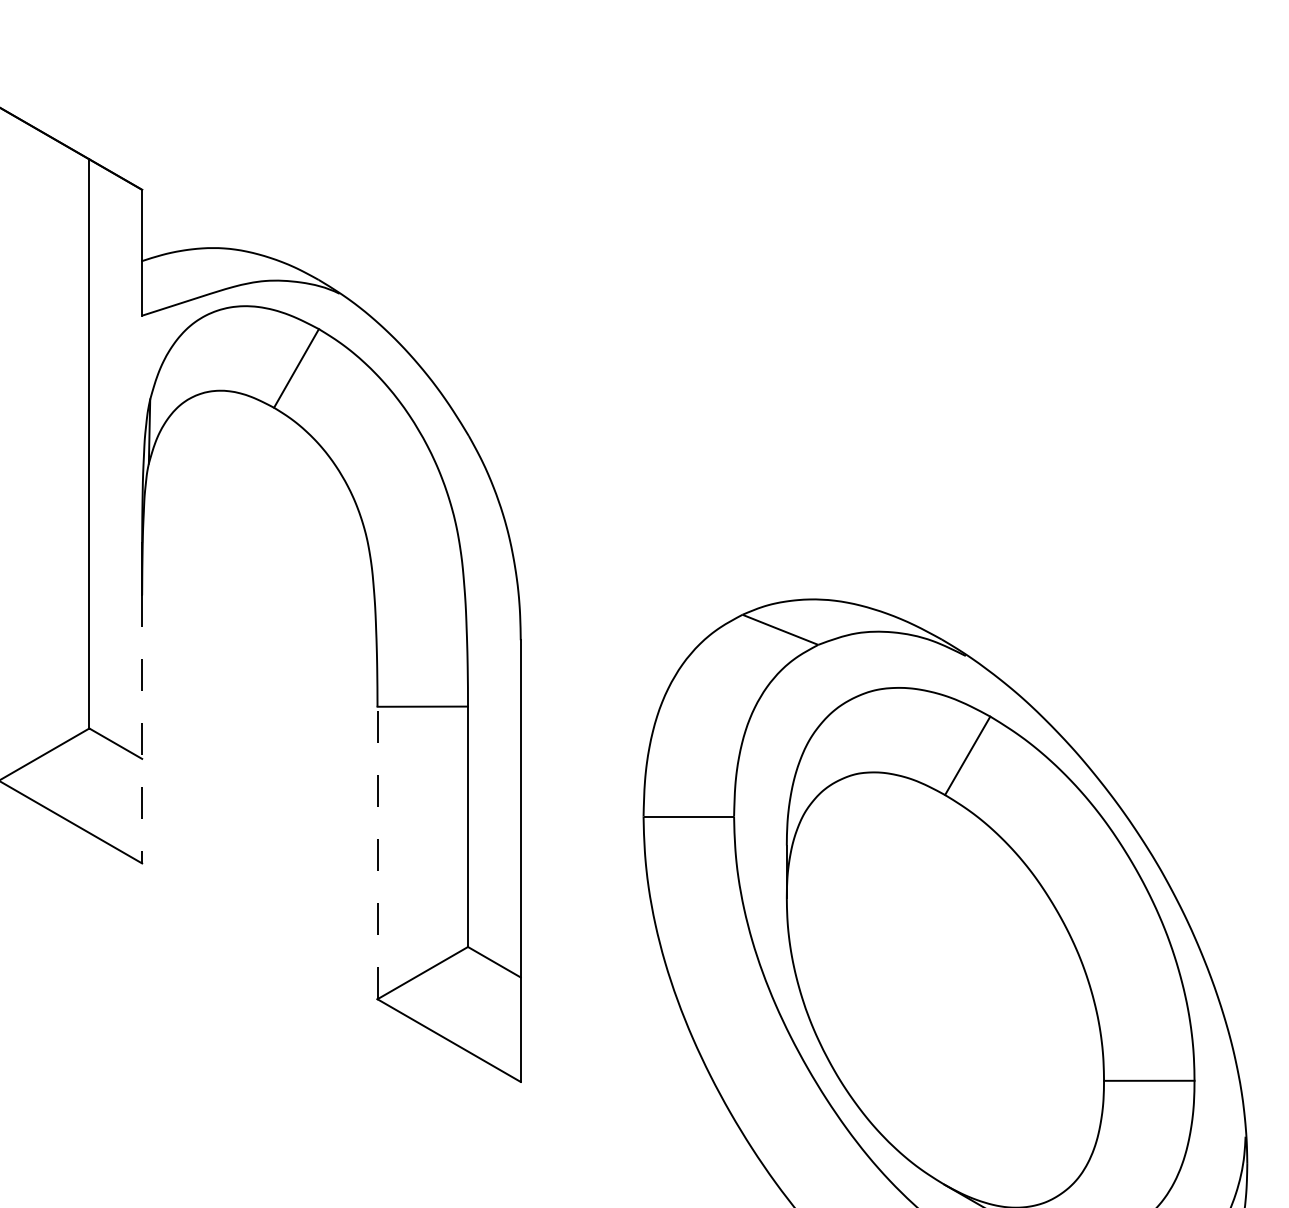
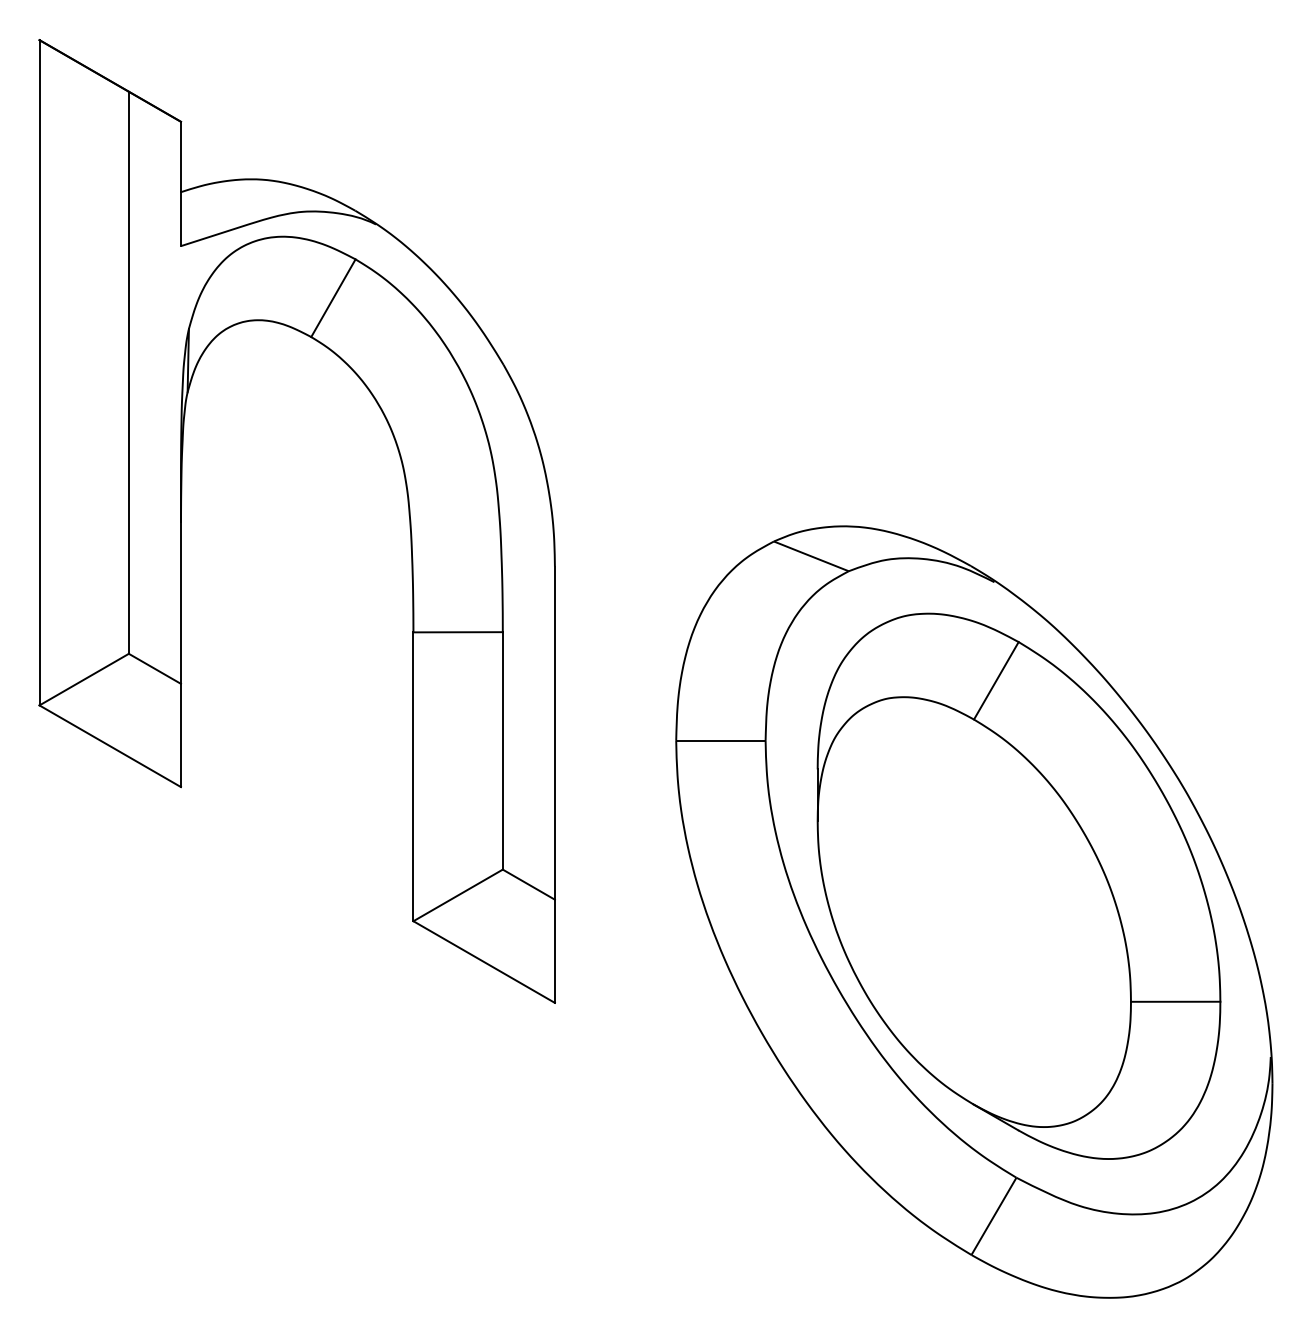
line: (141, 730) -> (180, 655), dashed -> solid
line: (377, 852) -> (413, 776), dashed -> solid

